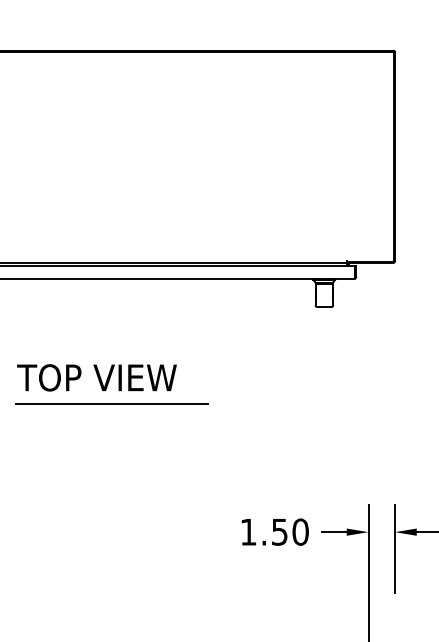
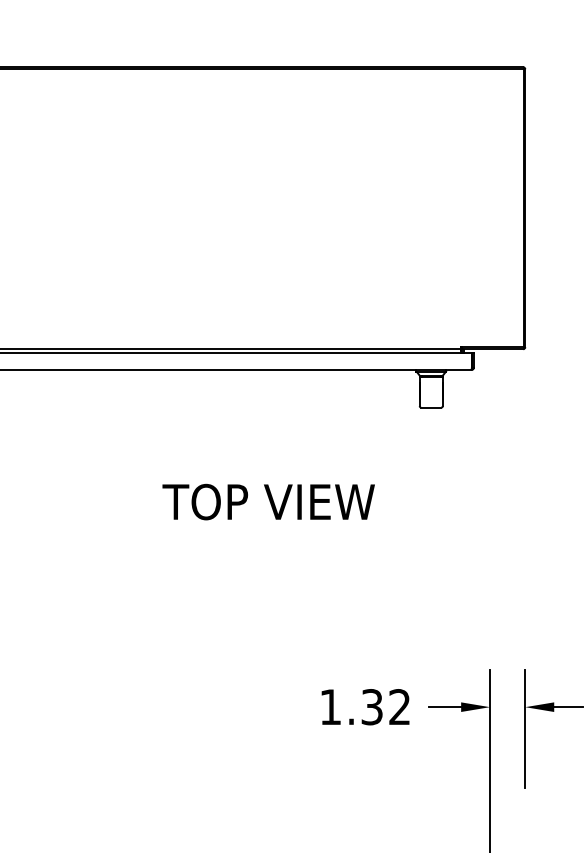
text: (96, 377) -> (268, 501), moved
line: (111, 404) -> (148, 537), removed
text: (290, 531) -> (386, 706), 1.50 -> 1.32

